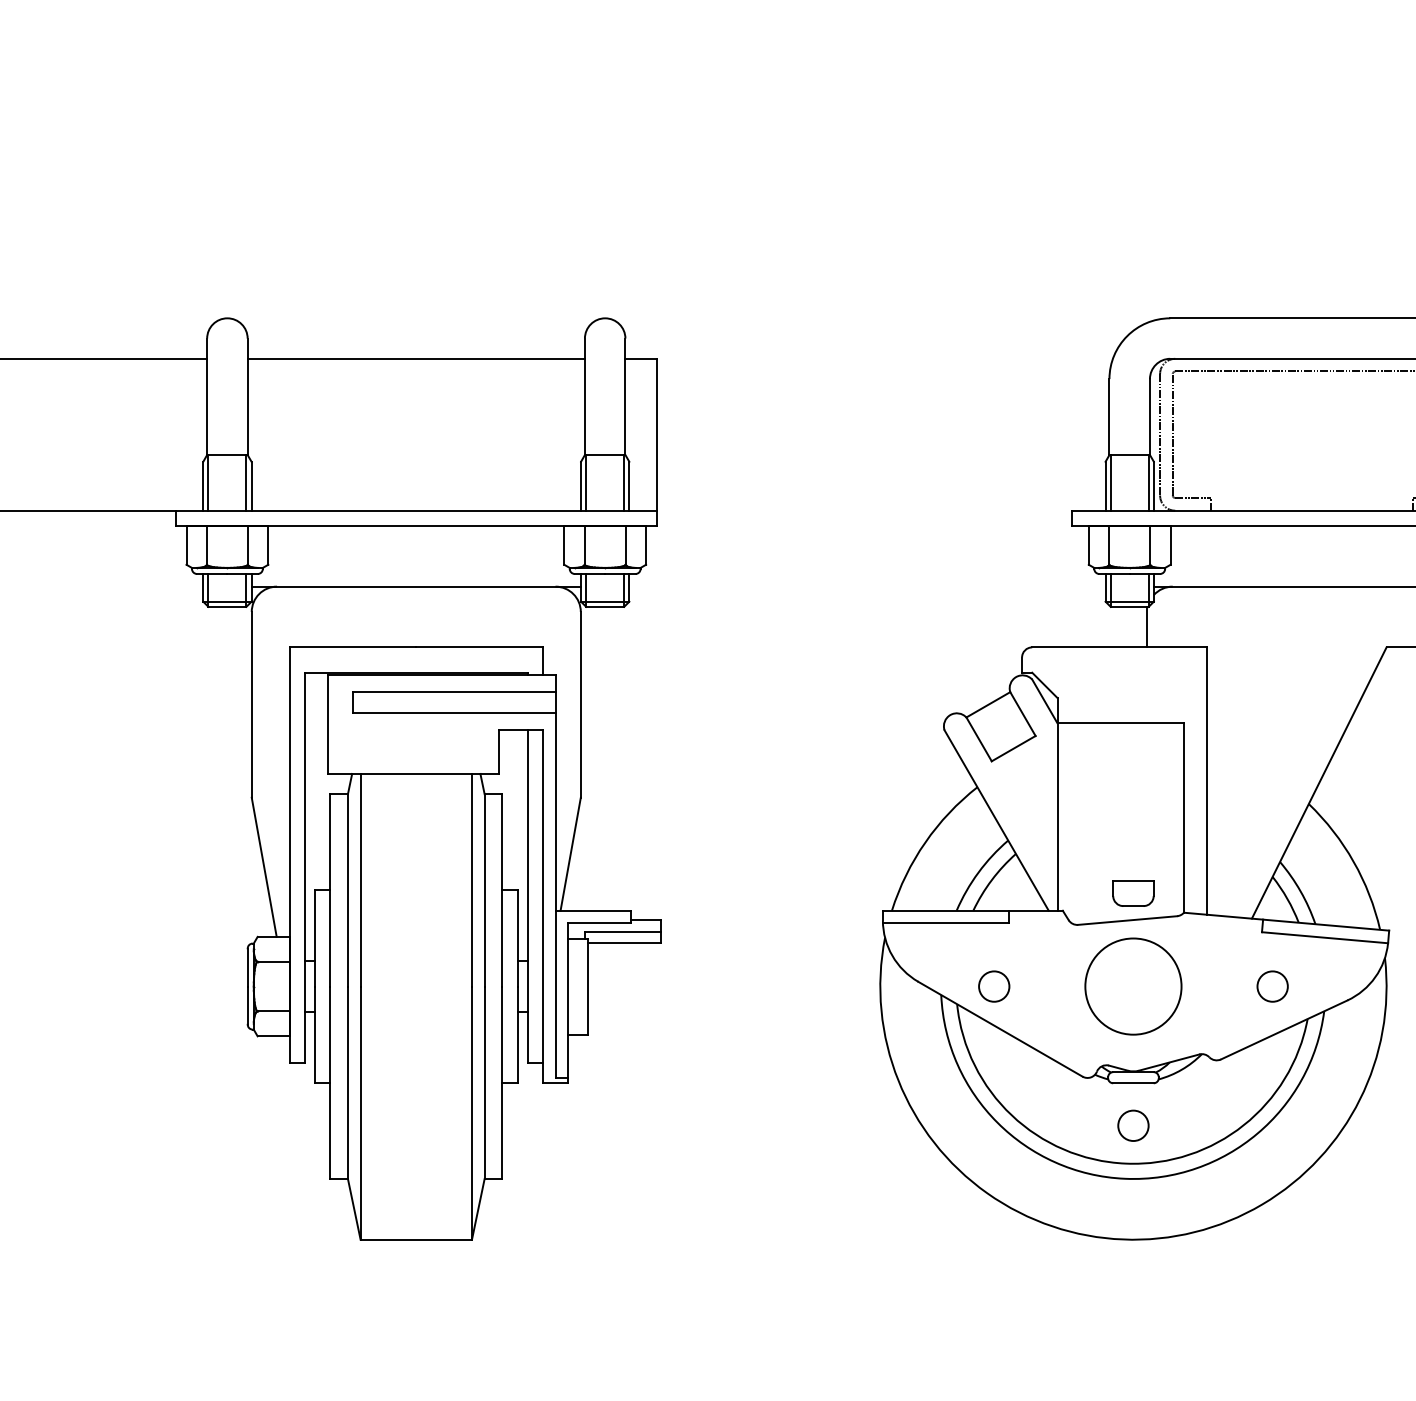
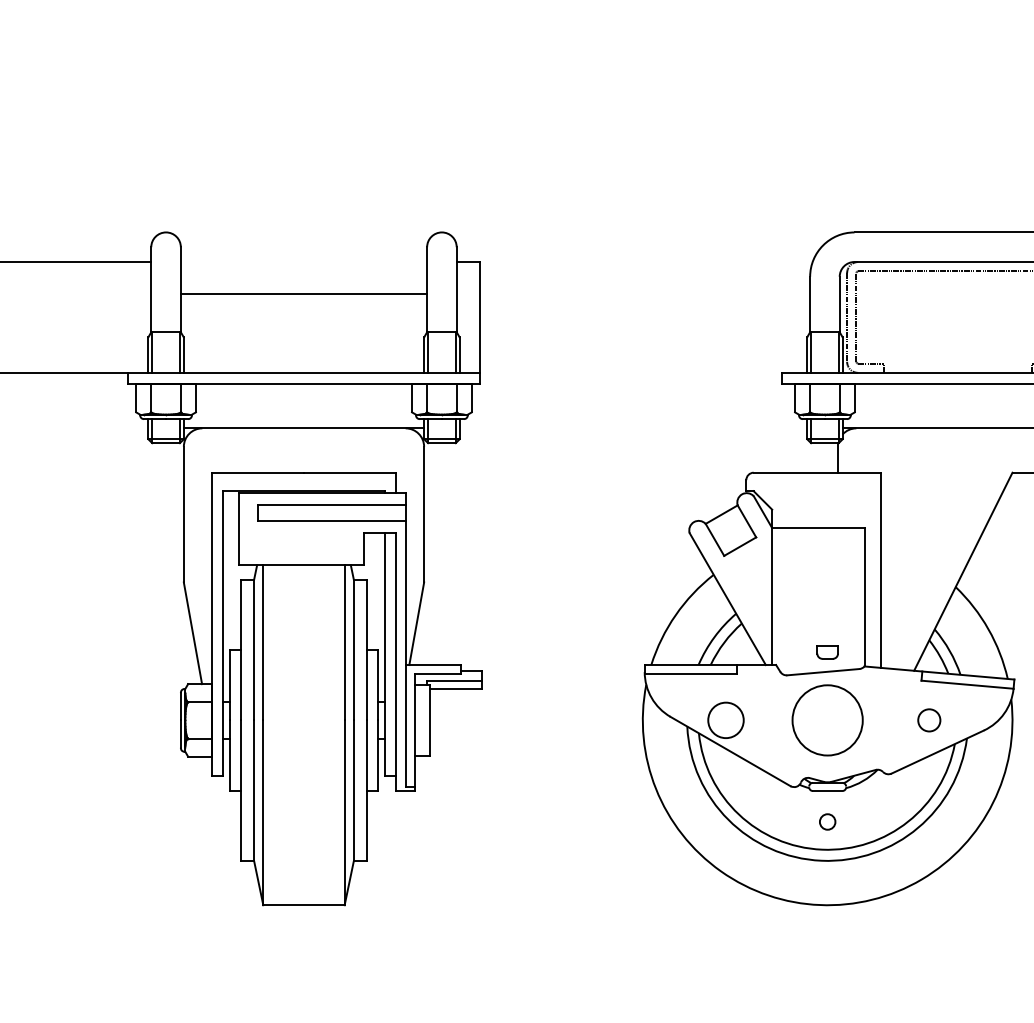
line: (415, 358) -> (303, 293), moved
part: (1133, 893) -> (827, 652), size x0.7
circle: (994, 986) -> (726, 720), size x1.6
circle: (1133, 1125) -> (827, 821), size x0.7

